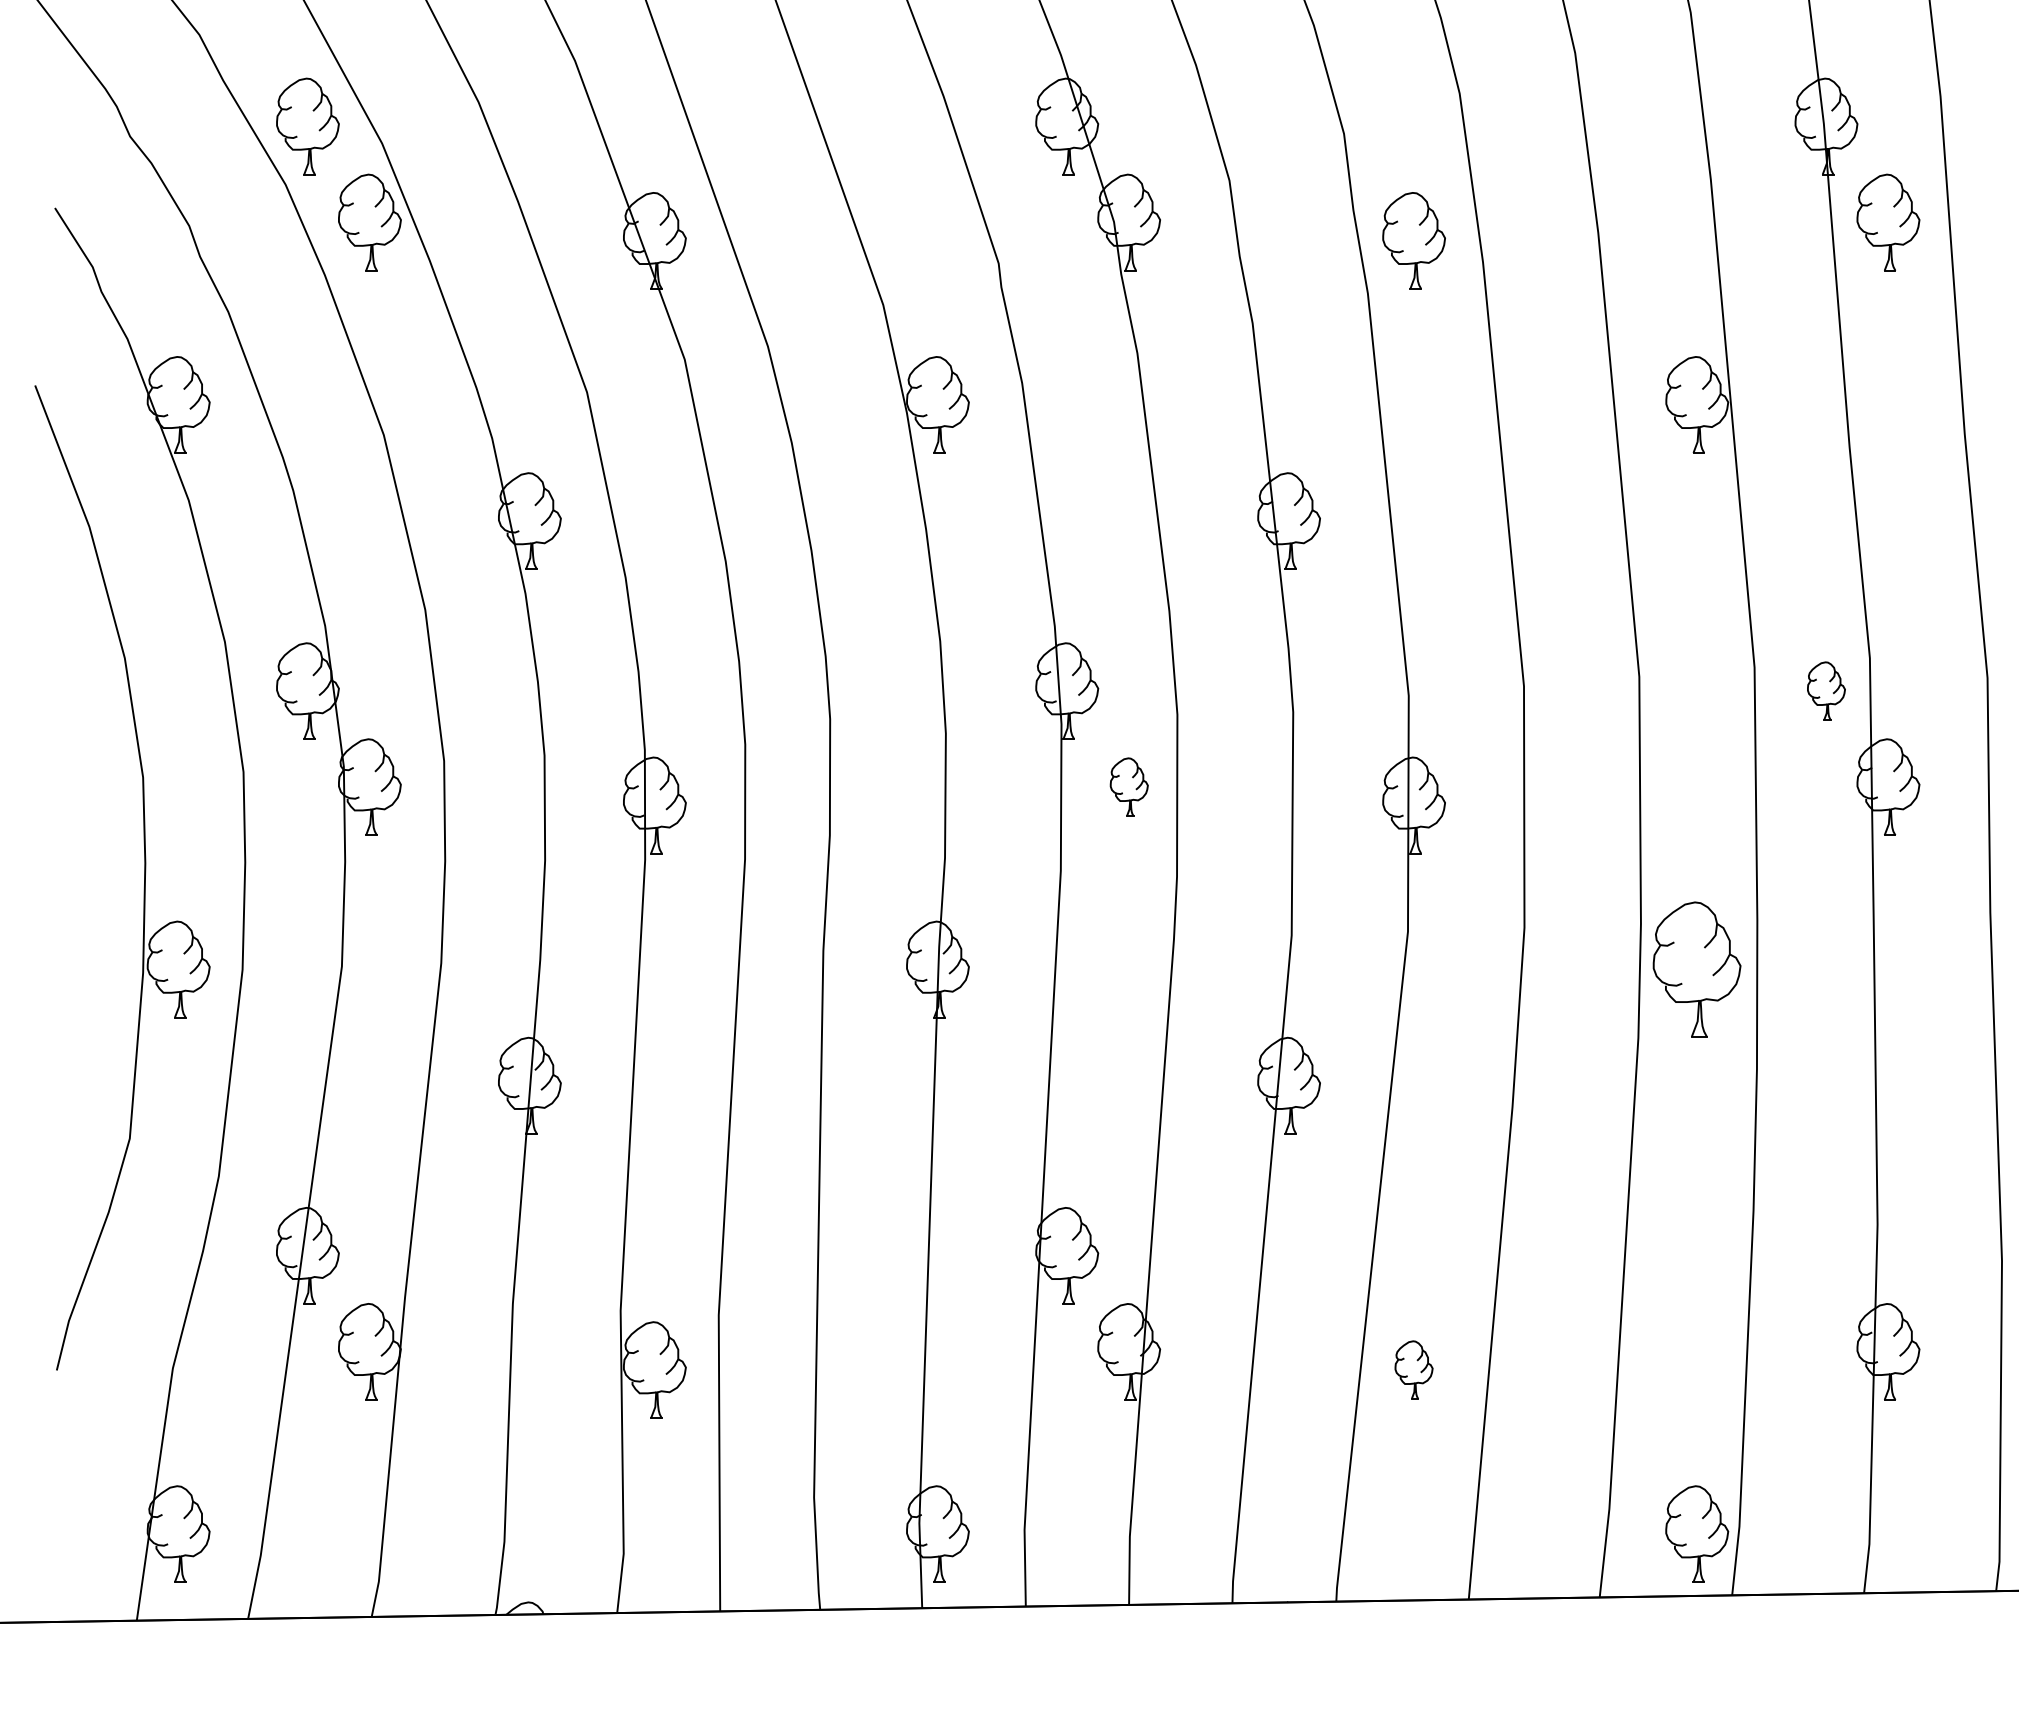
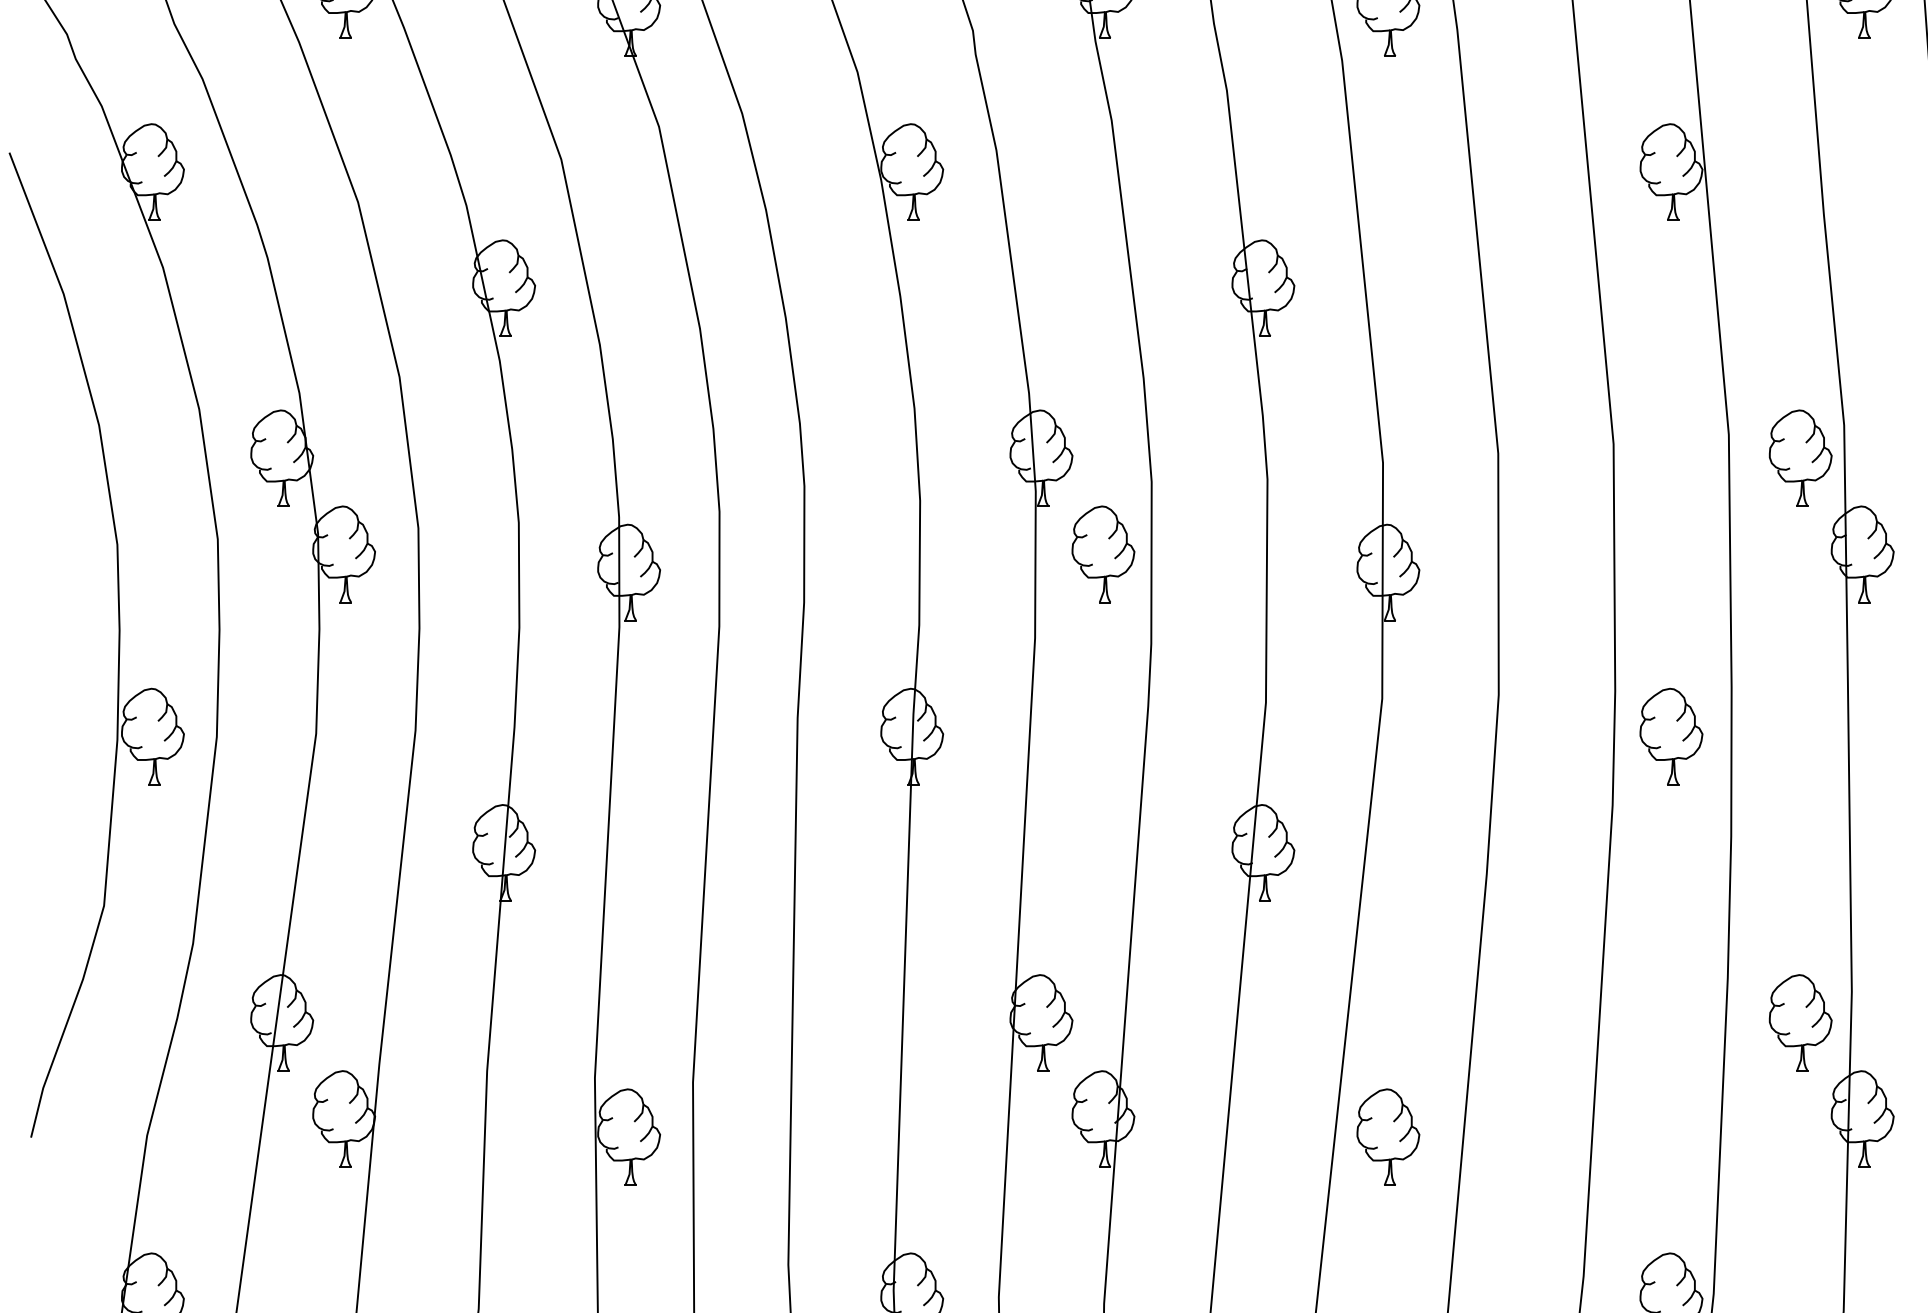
part: (1826, 690) -> (1800, 457), size x1.67
part: (1129, 786) -> (1103, 553), size x1.67
part: (1697, 969) -> (1671, 736), size x0.71
part: (1826, 1255) -> (1800, 1022), added
part: (1413, 1369) -> (1387, 1136), size x1.67

